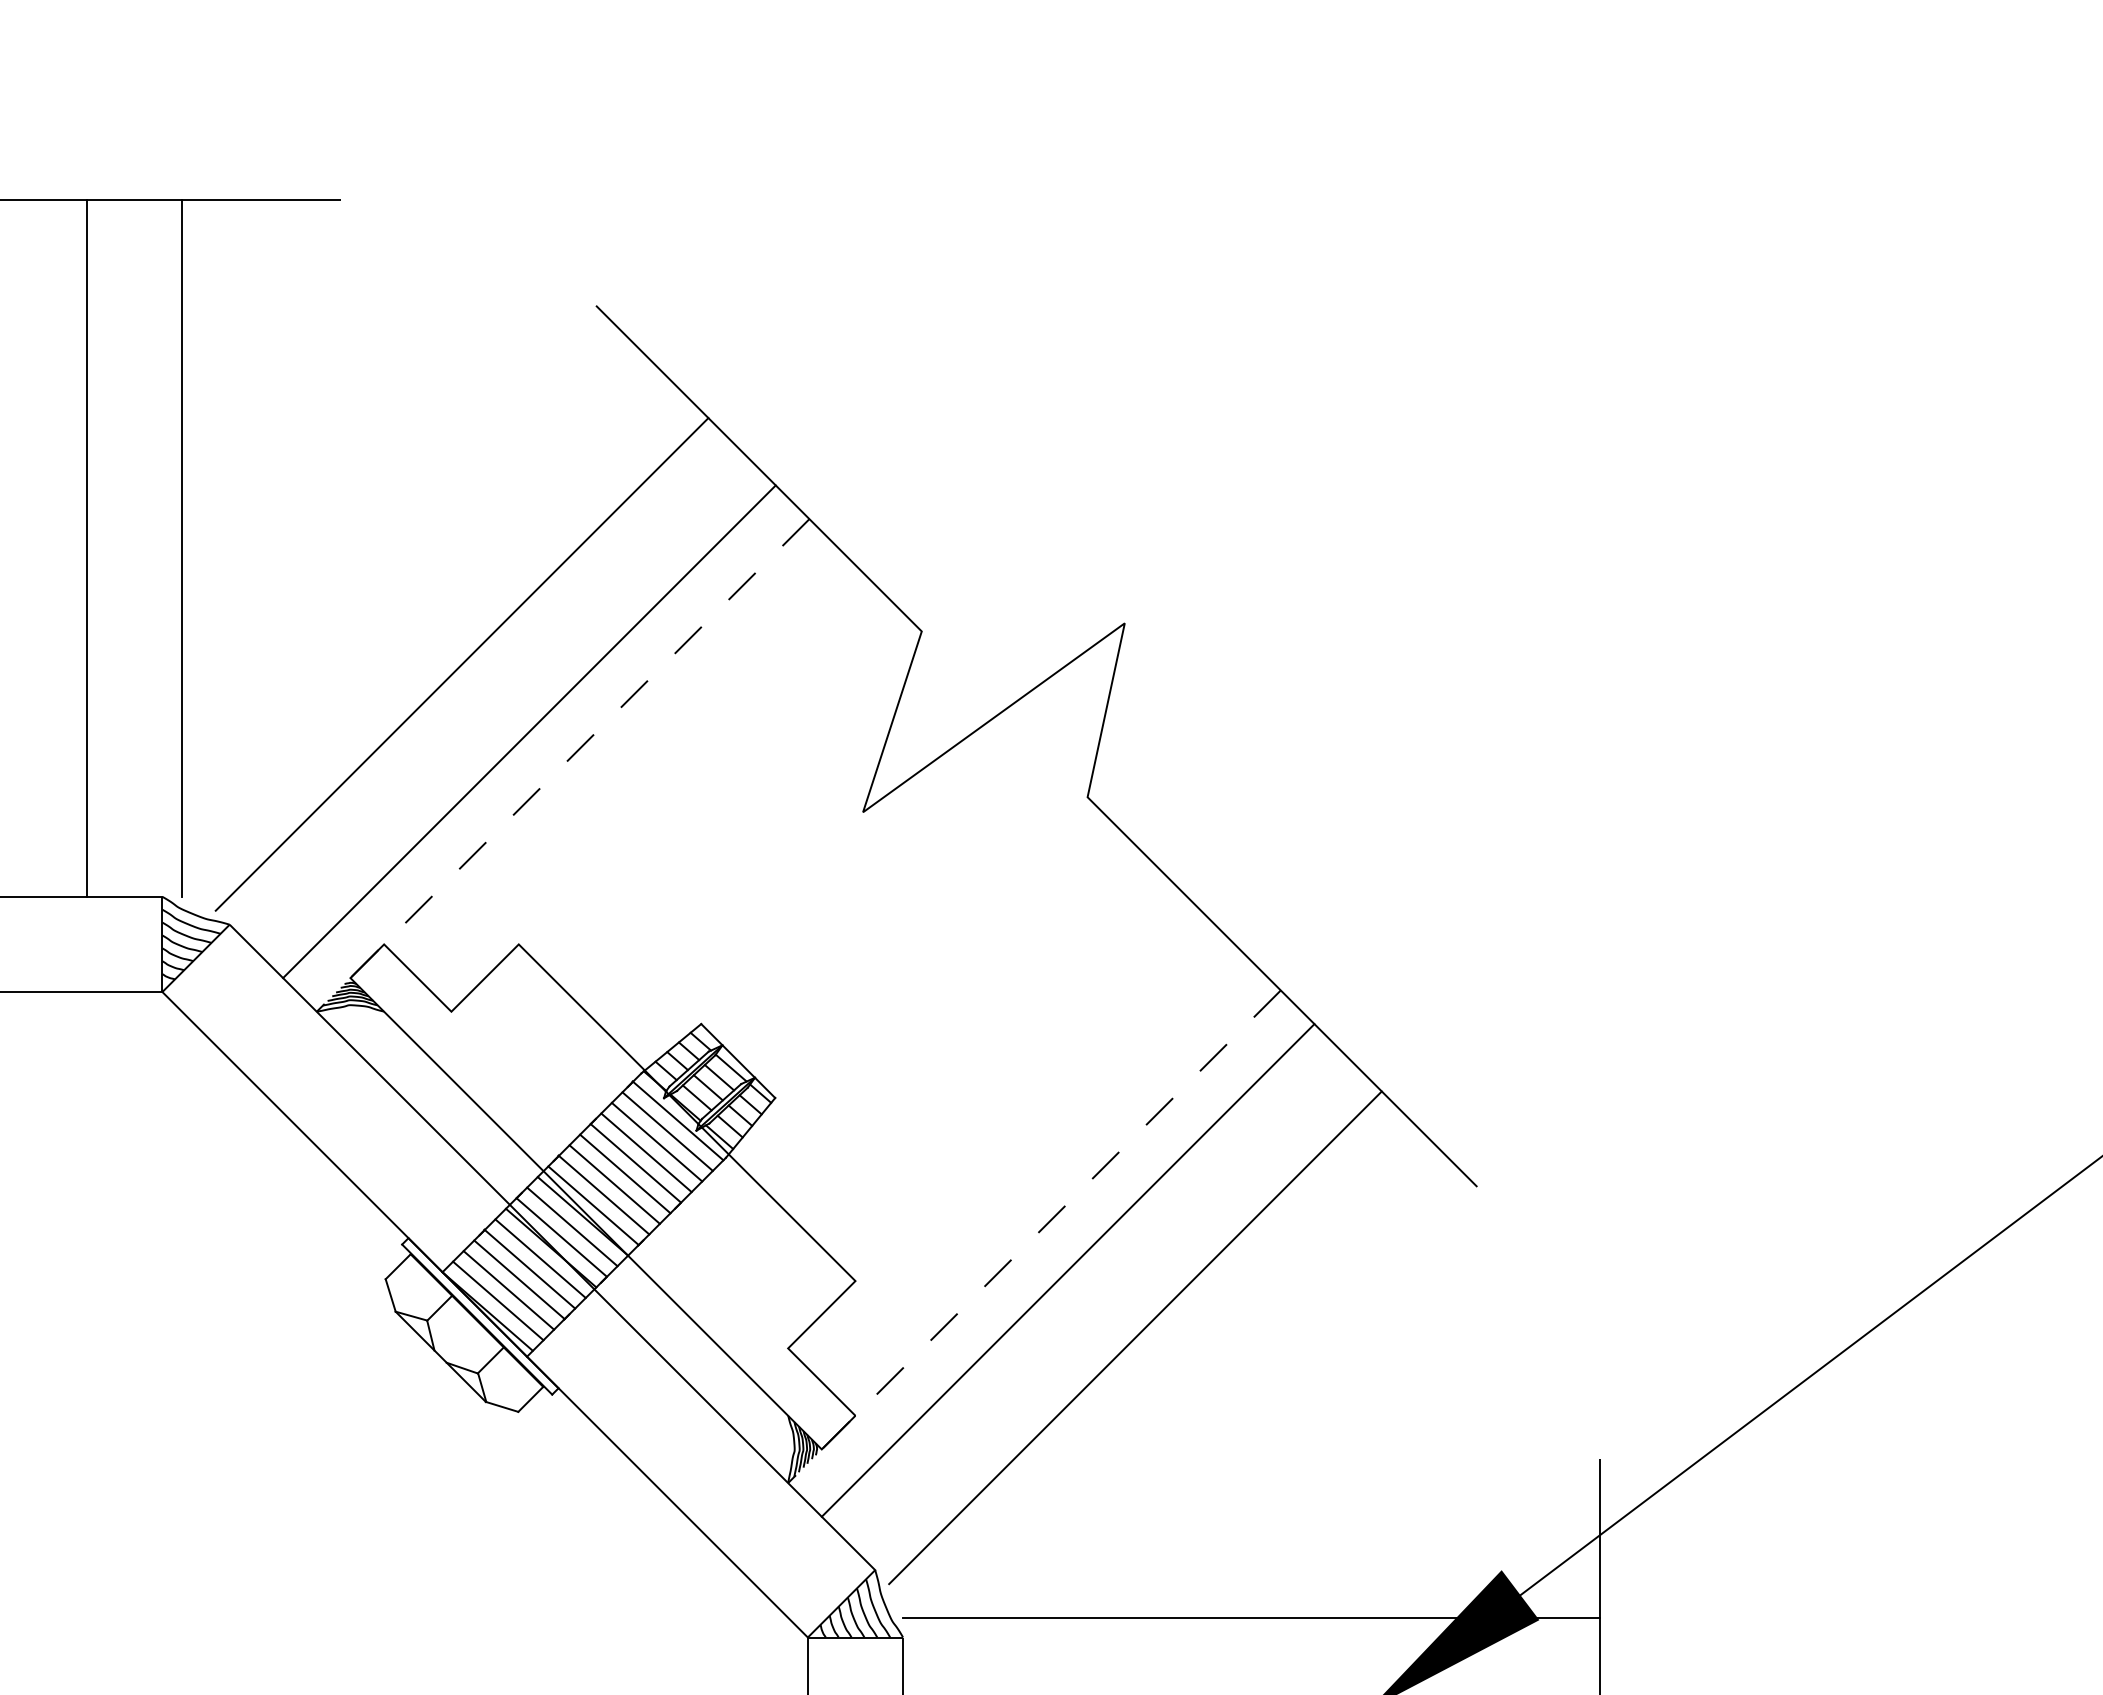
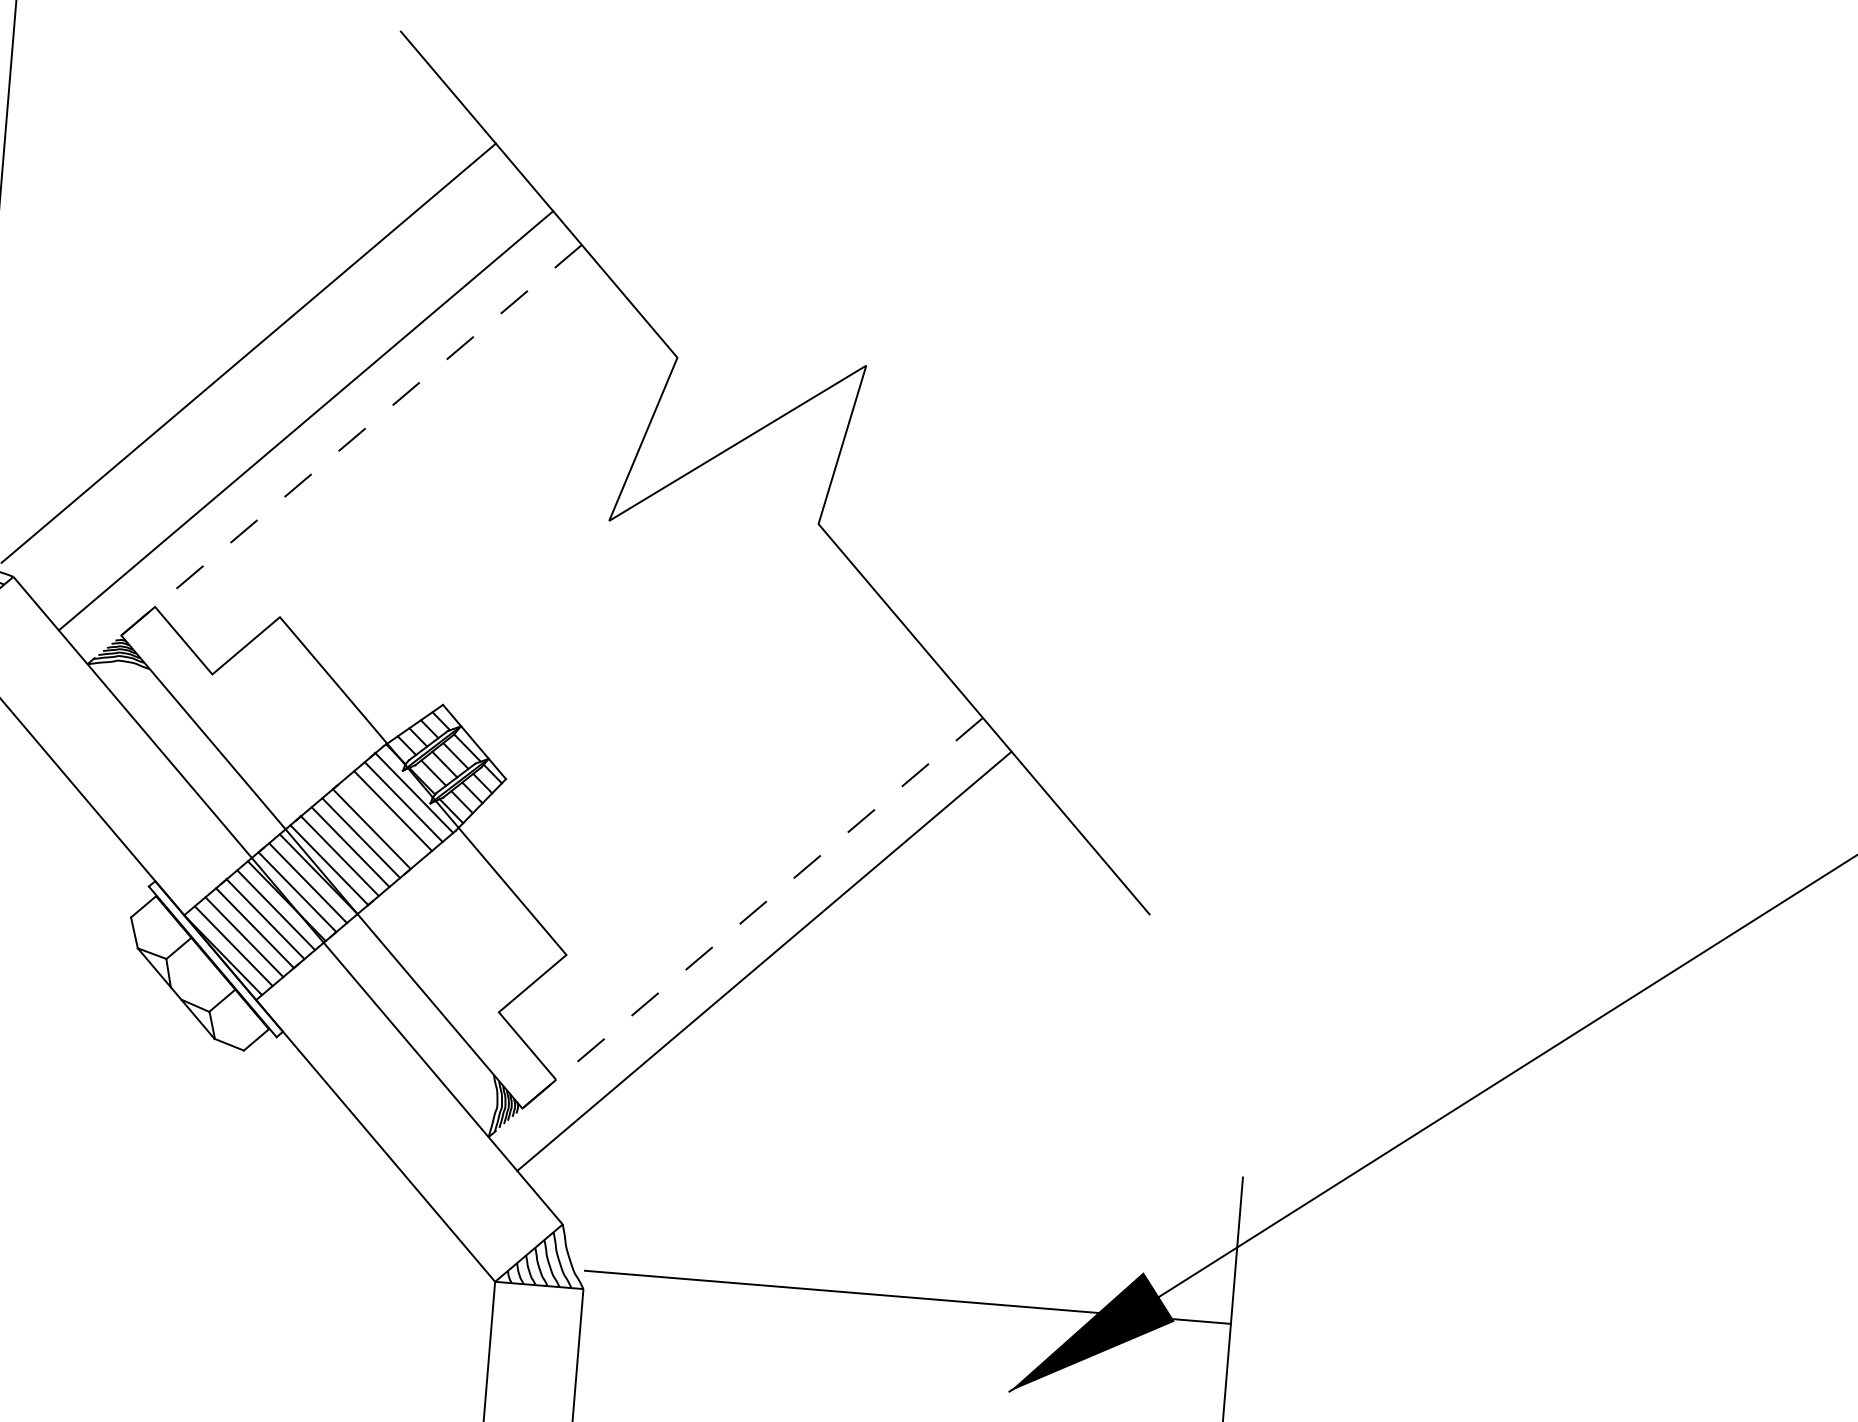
line: (646, 1152) -> (382, 819), removed
line: (1135, 1337) -> (821, 1028), removed

